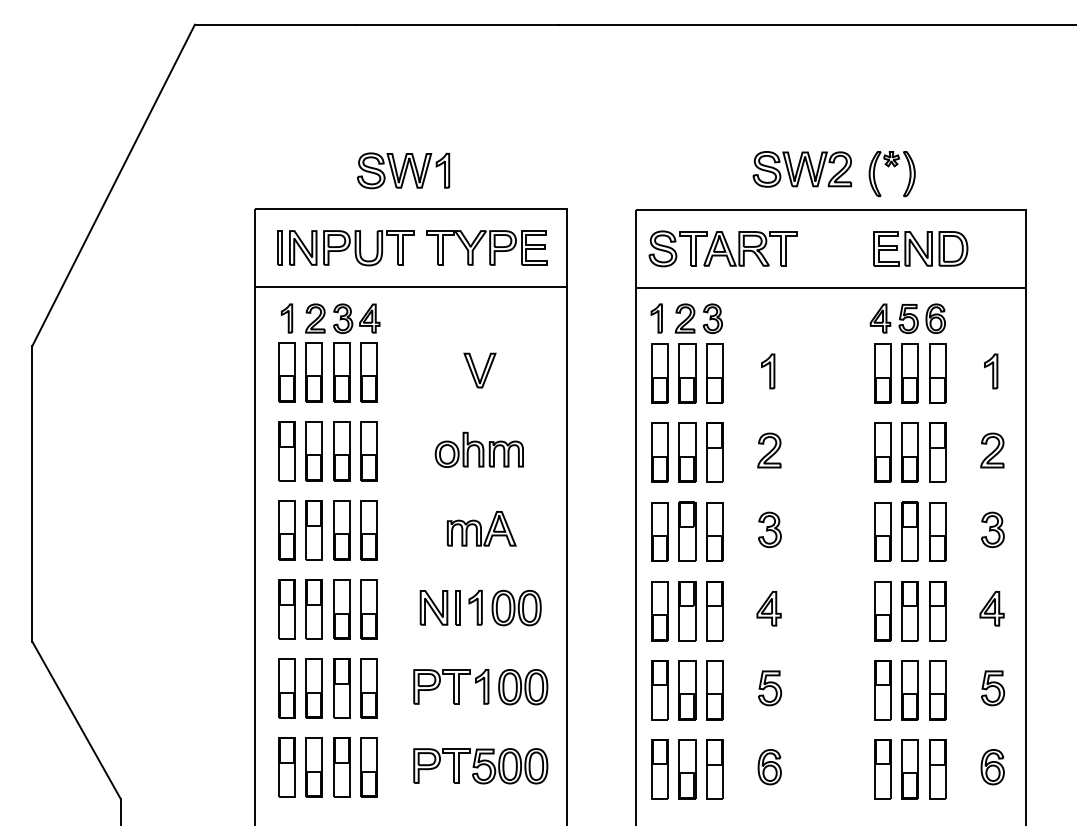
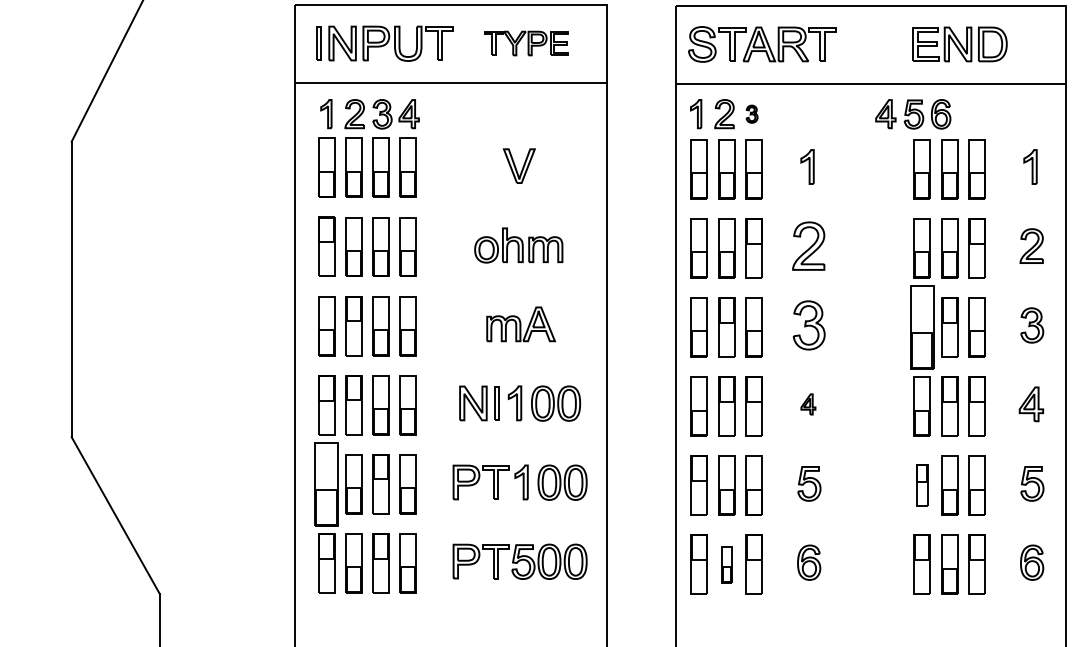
part: (486, 247) -> (525, 43), size x0.7
part: (712, 318) -> (751, 114), size x0.6
part: (907, 318) -> (912, 114), moved
part: (769, 450) -> (808, 246), size x1.4
part: (769, 529) -> (808, 325), size x1.4
part: (882, 531) -> (921, 327), size x1.4
part: (768, 608) -> (807, 404), size x0.6
part: (286, 688) -> (325, 484), size x1.4
part: (882, 690) -> (921, 486), size x0.7
part: (687, 769) -> (726, 565), size x0.6

